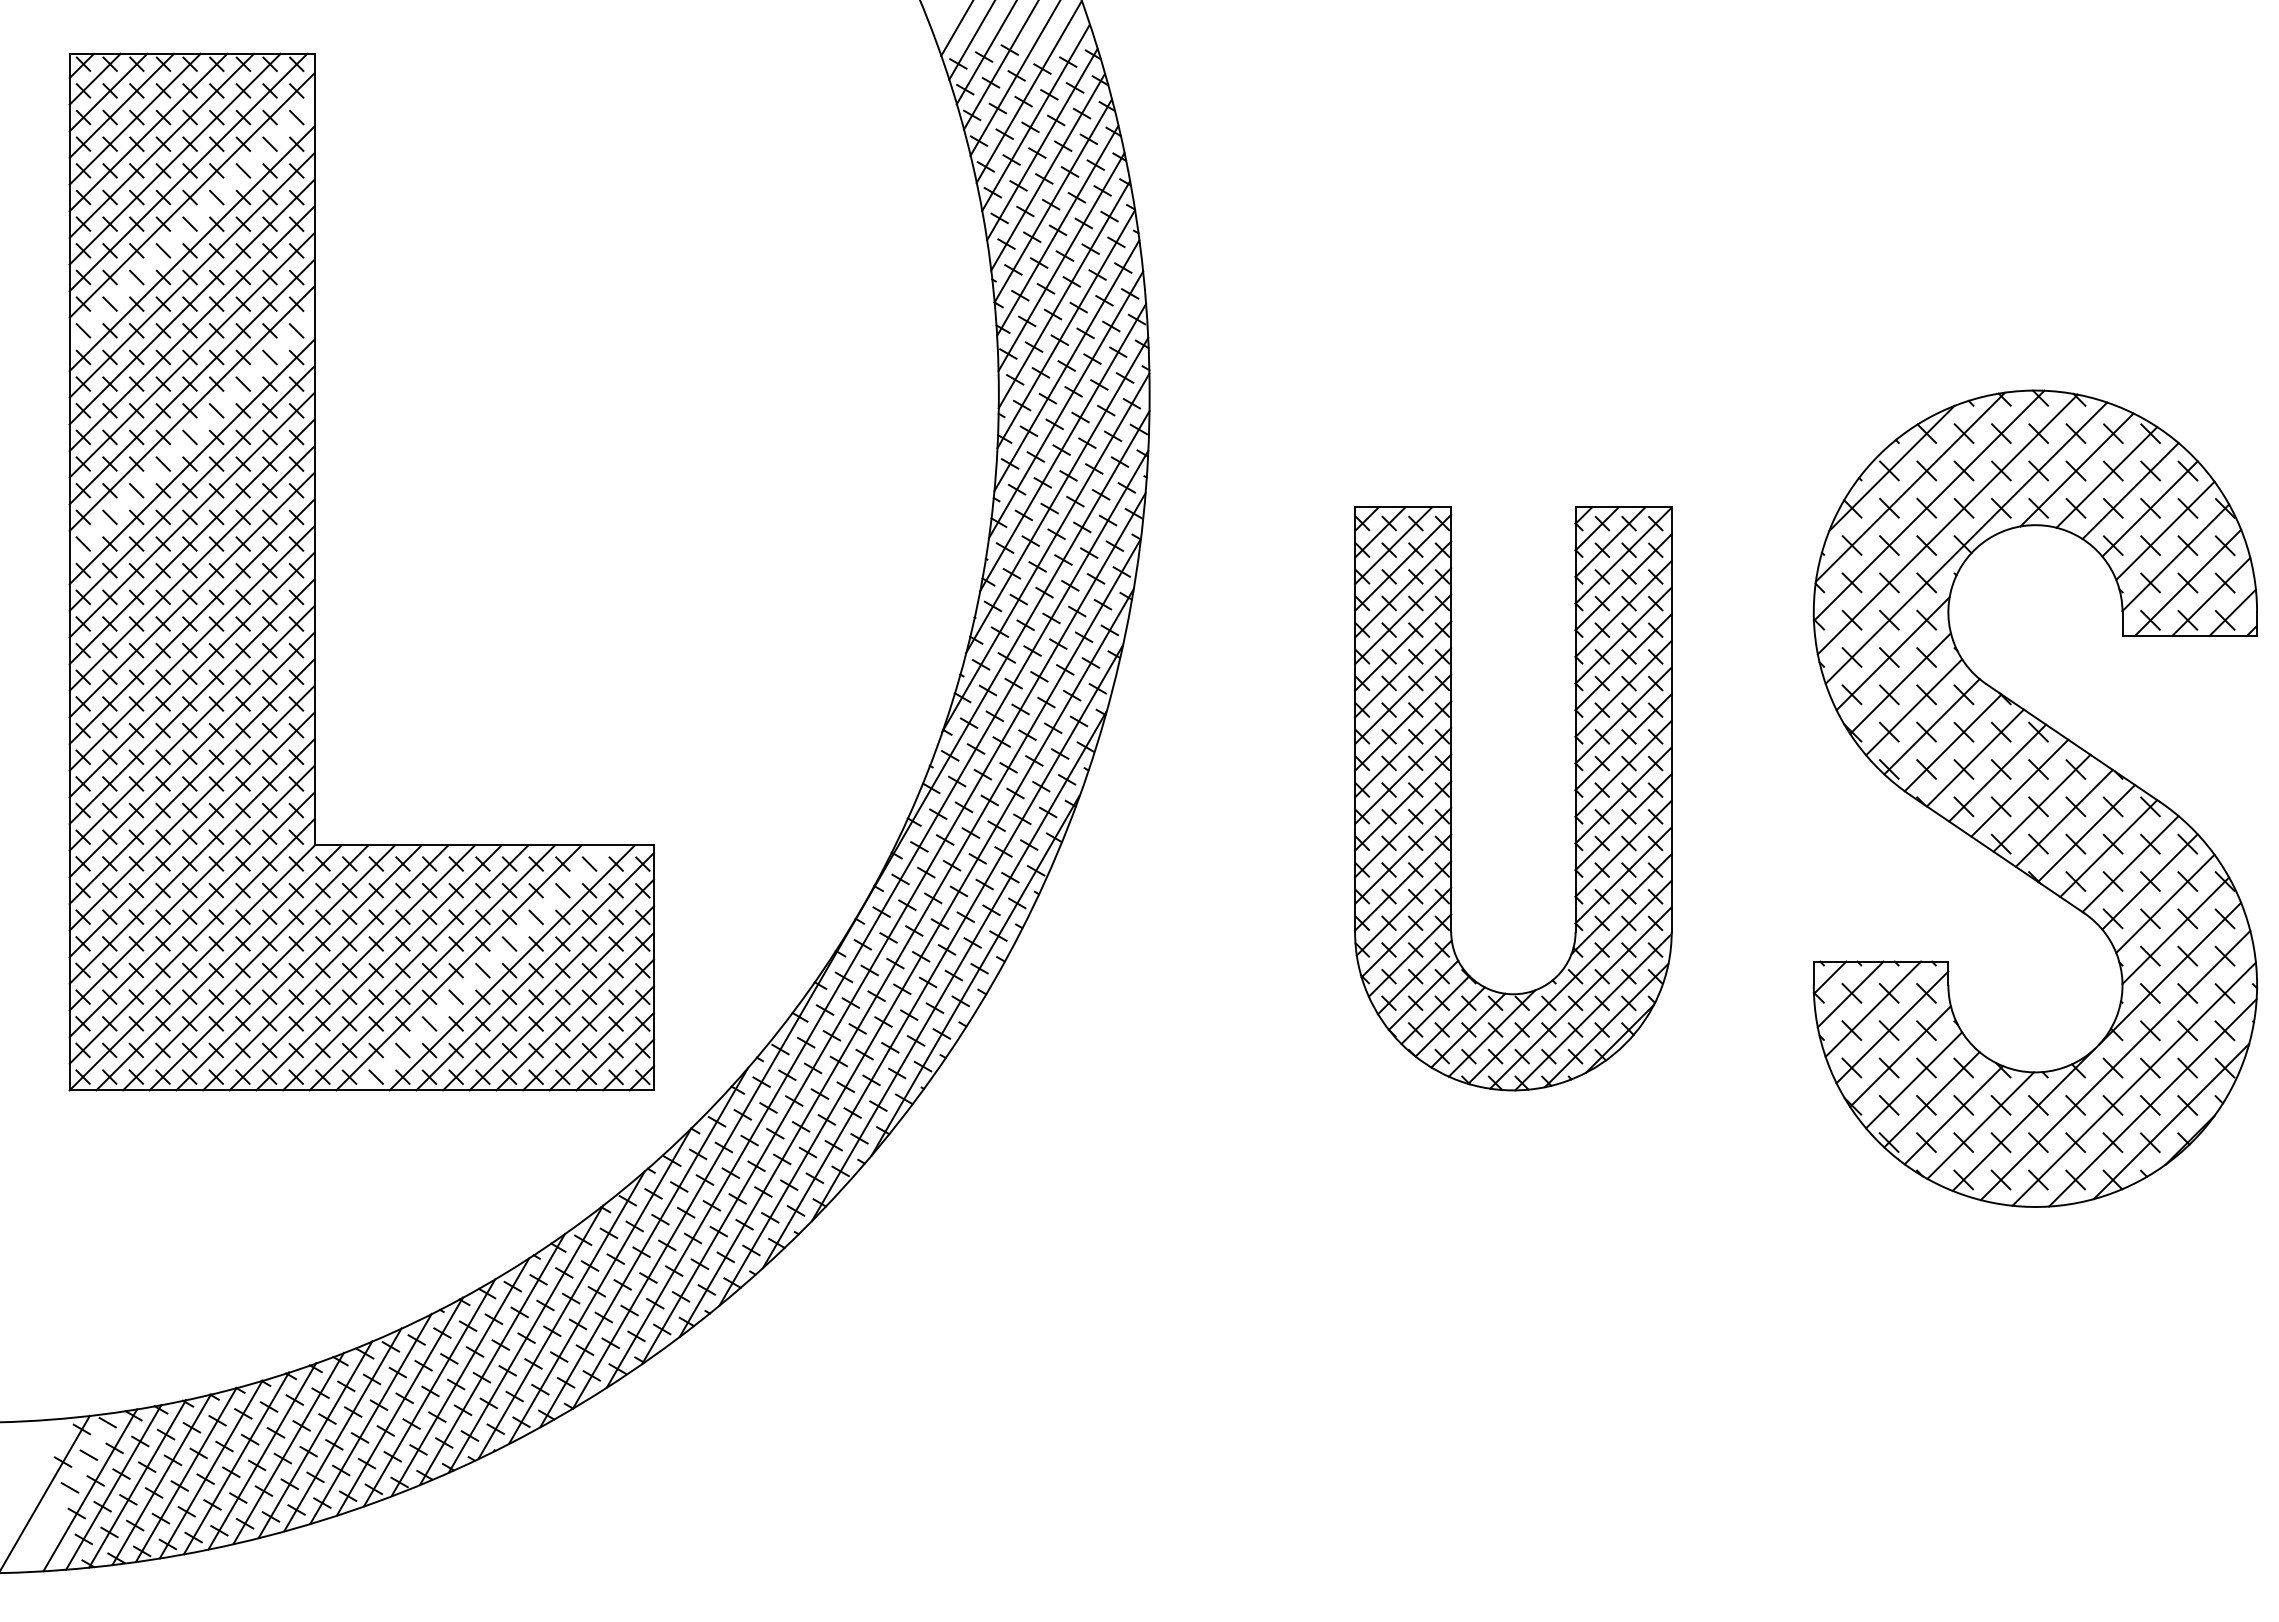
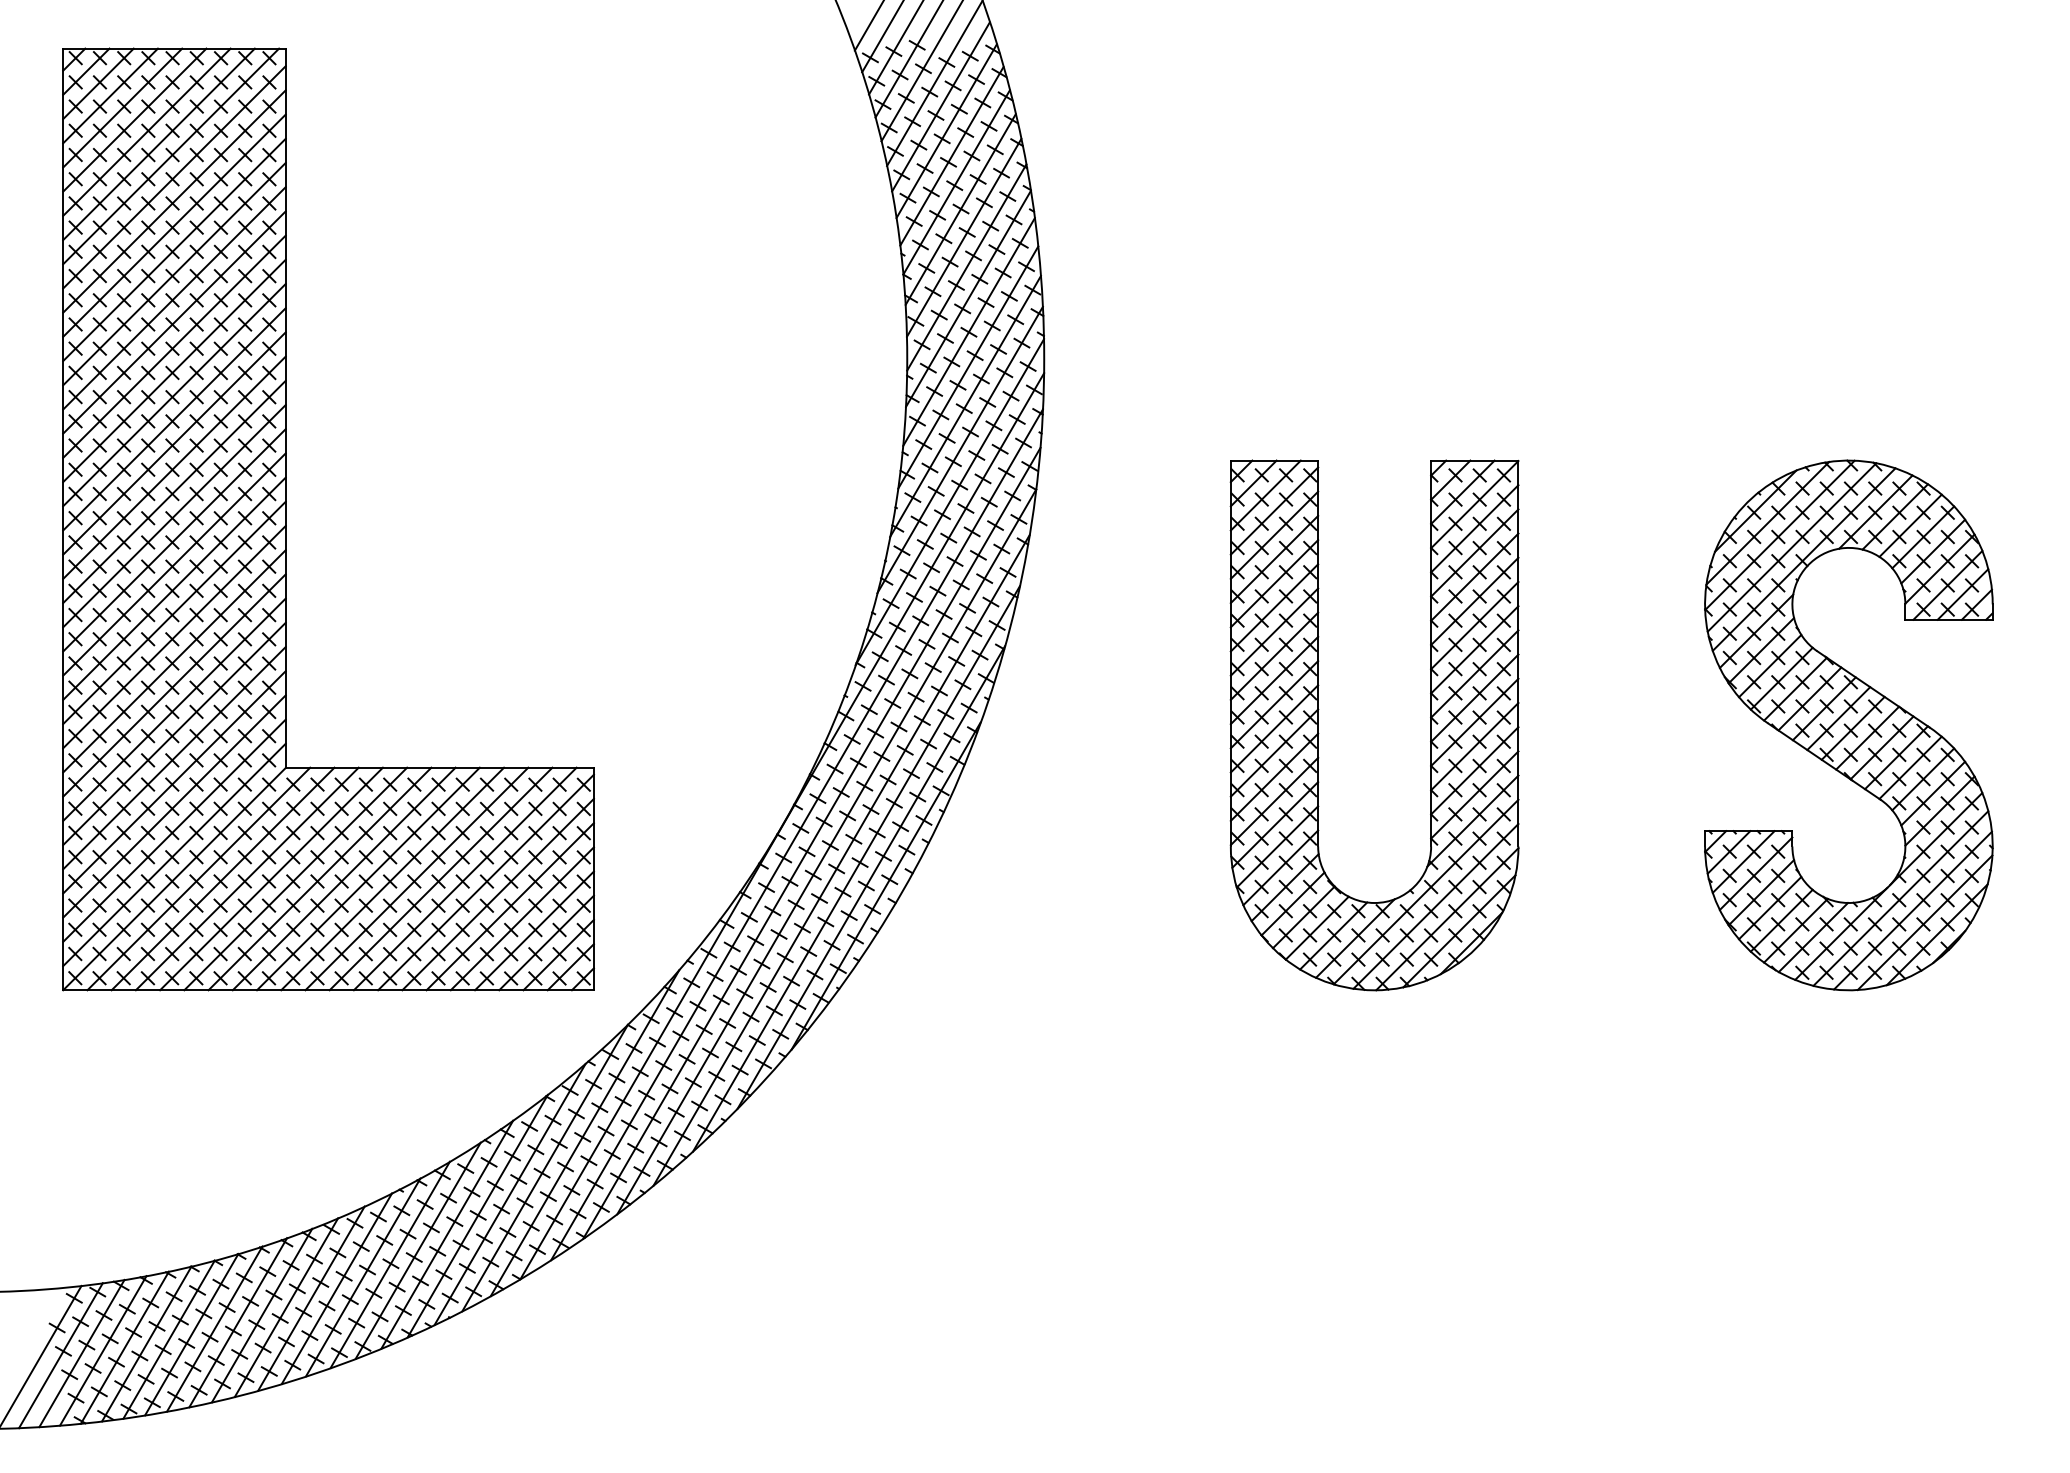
line: (191, 221) -> (173, 200), added
line: (191, 434) -> (173, 394), added
part: (2035, 798) -> (1848, 725), size x0.71
line: (485, 967) -> (440, 878), added
line: (67, 1492) -> (61, 1355), added

